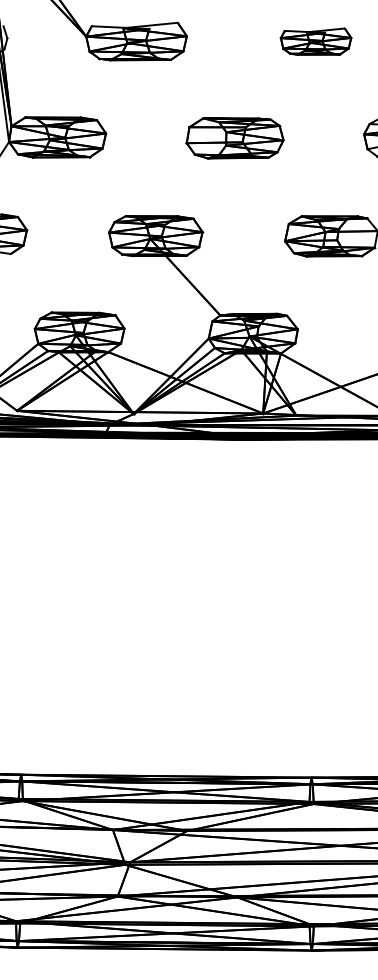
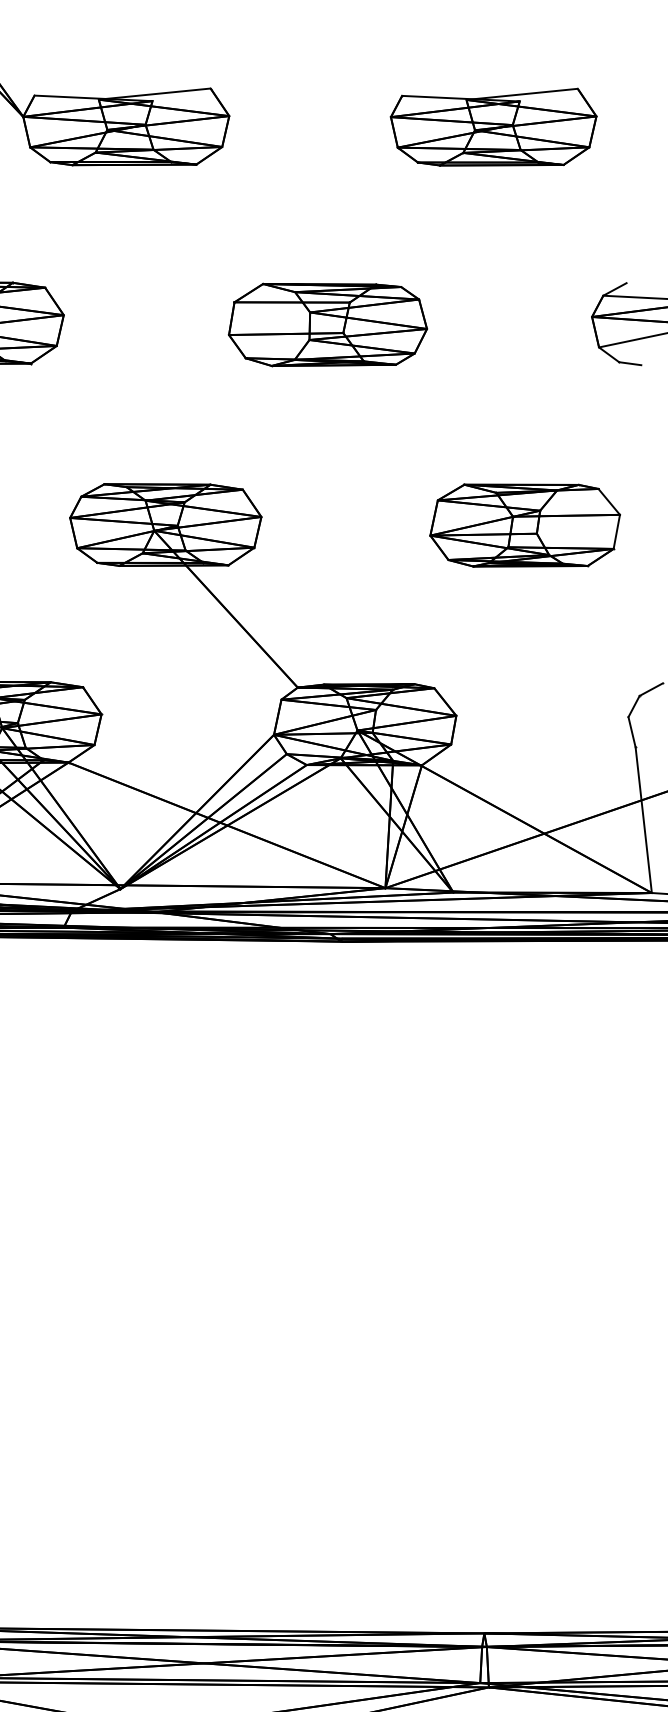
part: (315, 41) -> (492, 126), size x1.43

